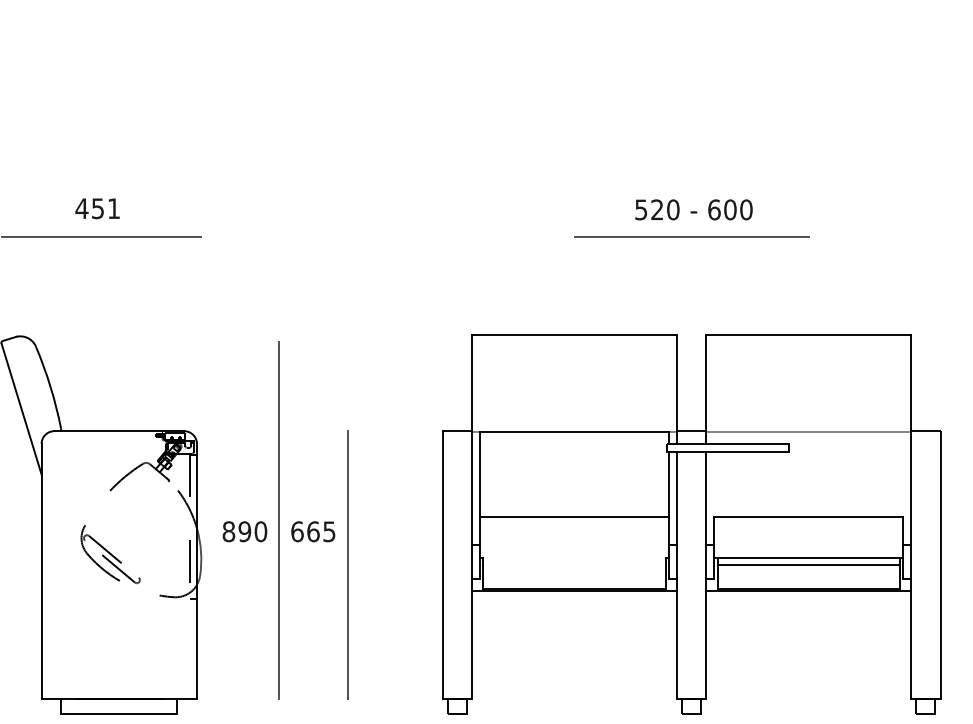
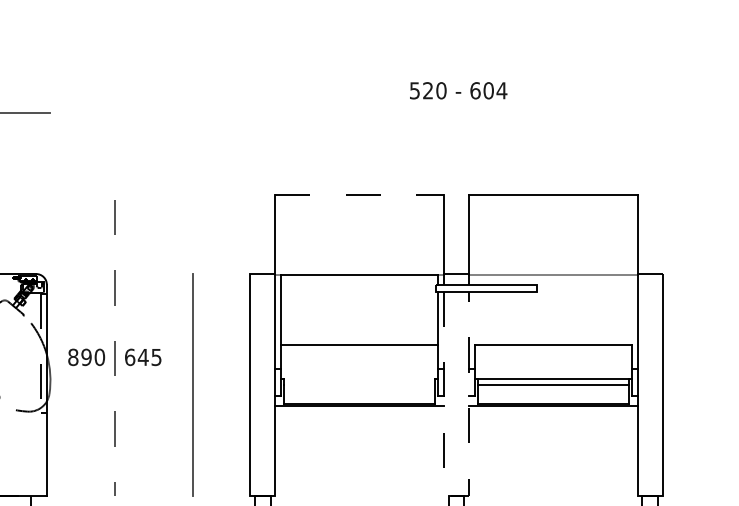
text: (745, 209) -> (501, 90), 600 -> 604
line: (691, 236) -> (456, 112), removed
line: (575, 335) -> (360, 194), solid -> dashed
line: (279, 520) -> (115, 348), solid -> dashed
text: (312, 531) -> (142, 357), 665 -> 645
line: (347, 564) -> (192, 384), moved
line: (691, 699) -> (456, 496), solid -> dashed

